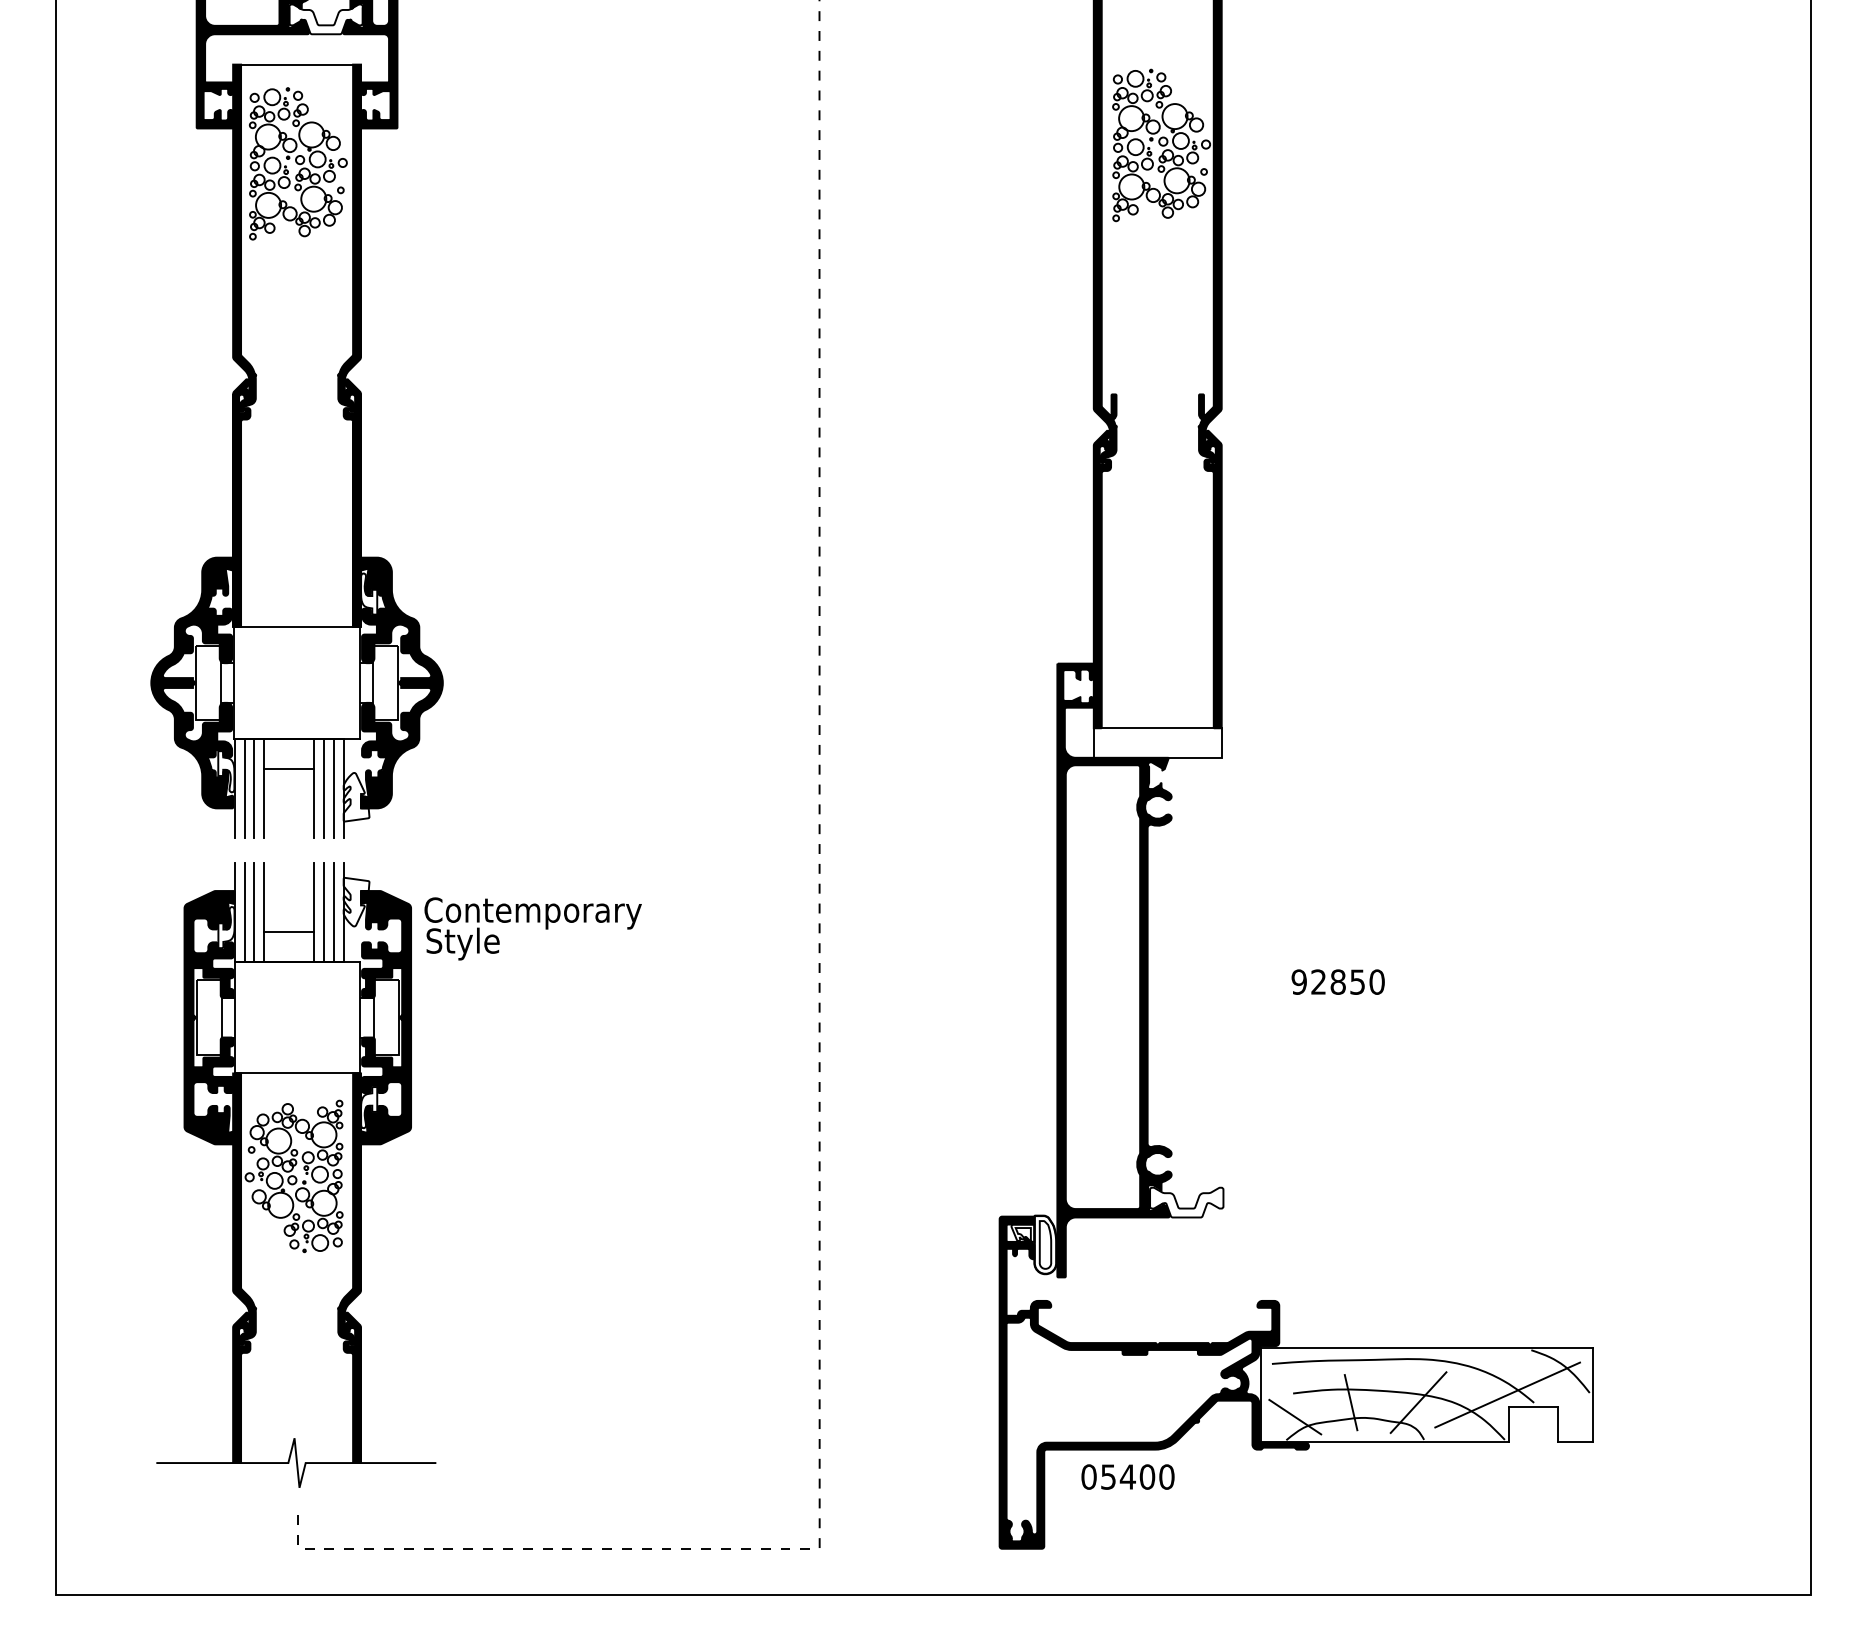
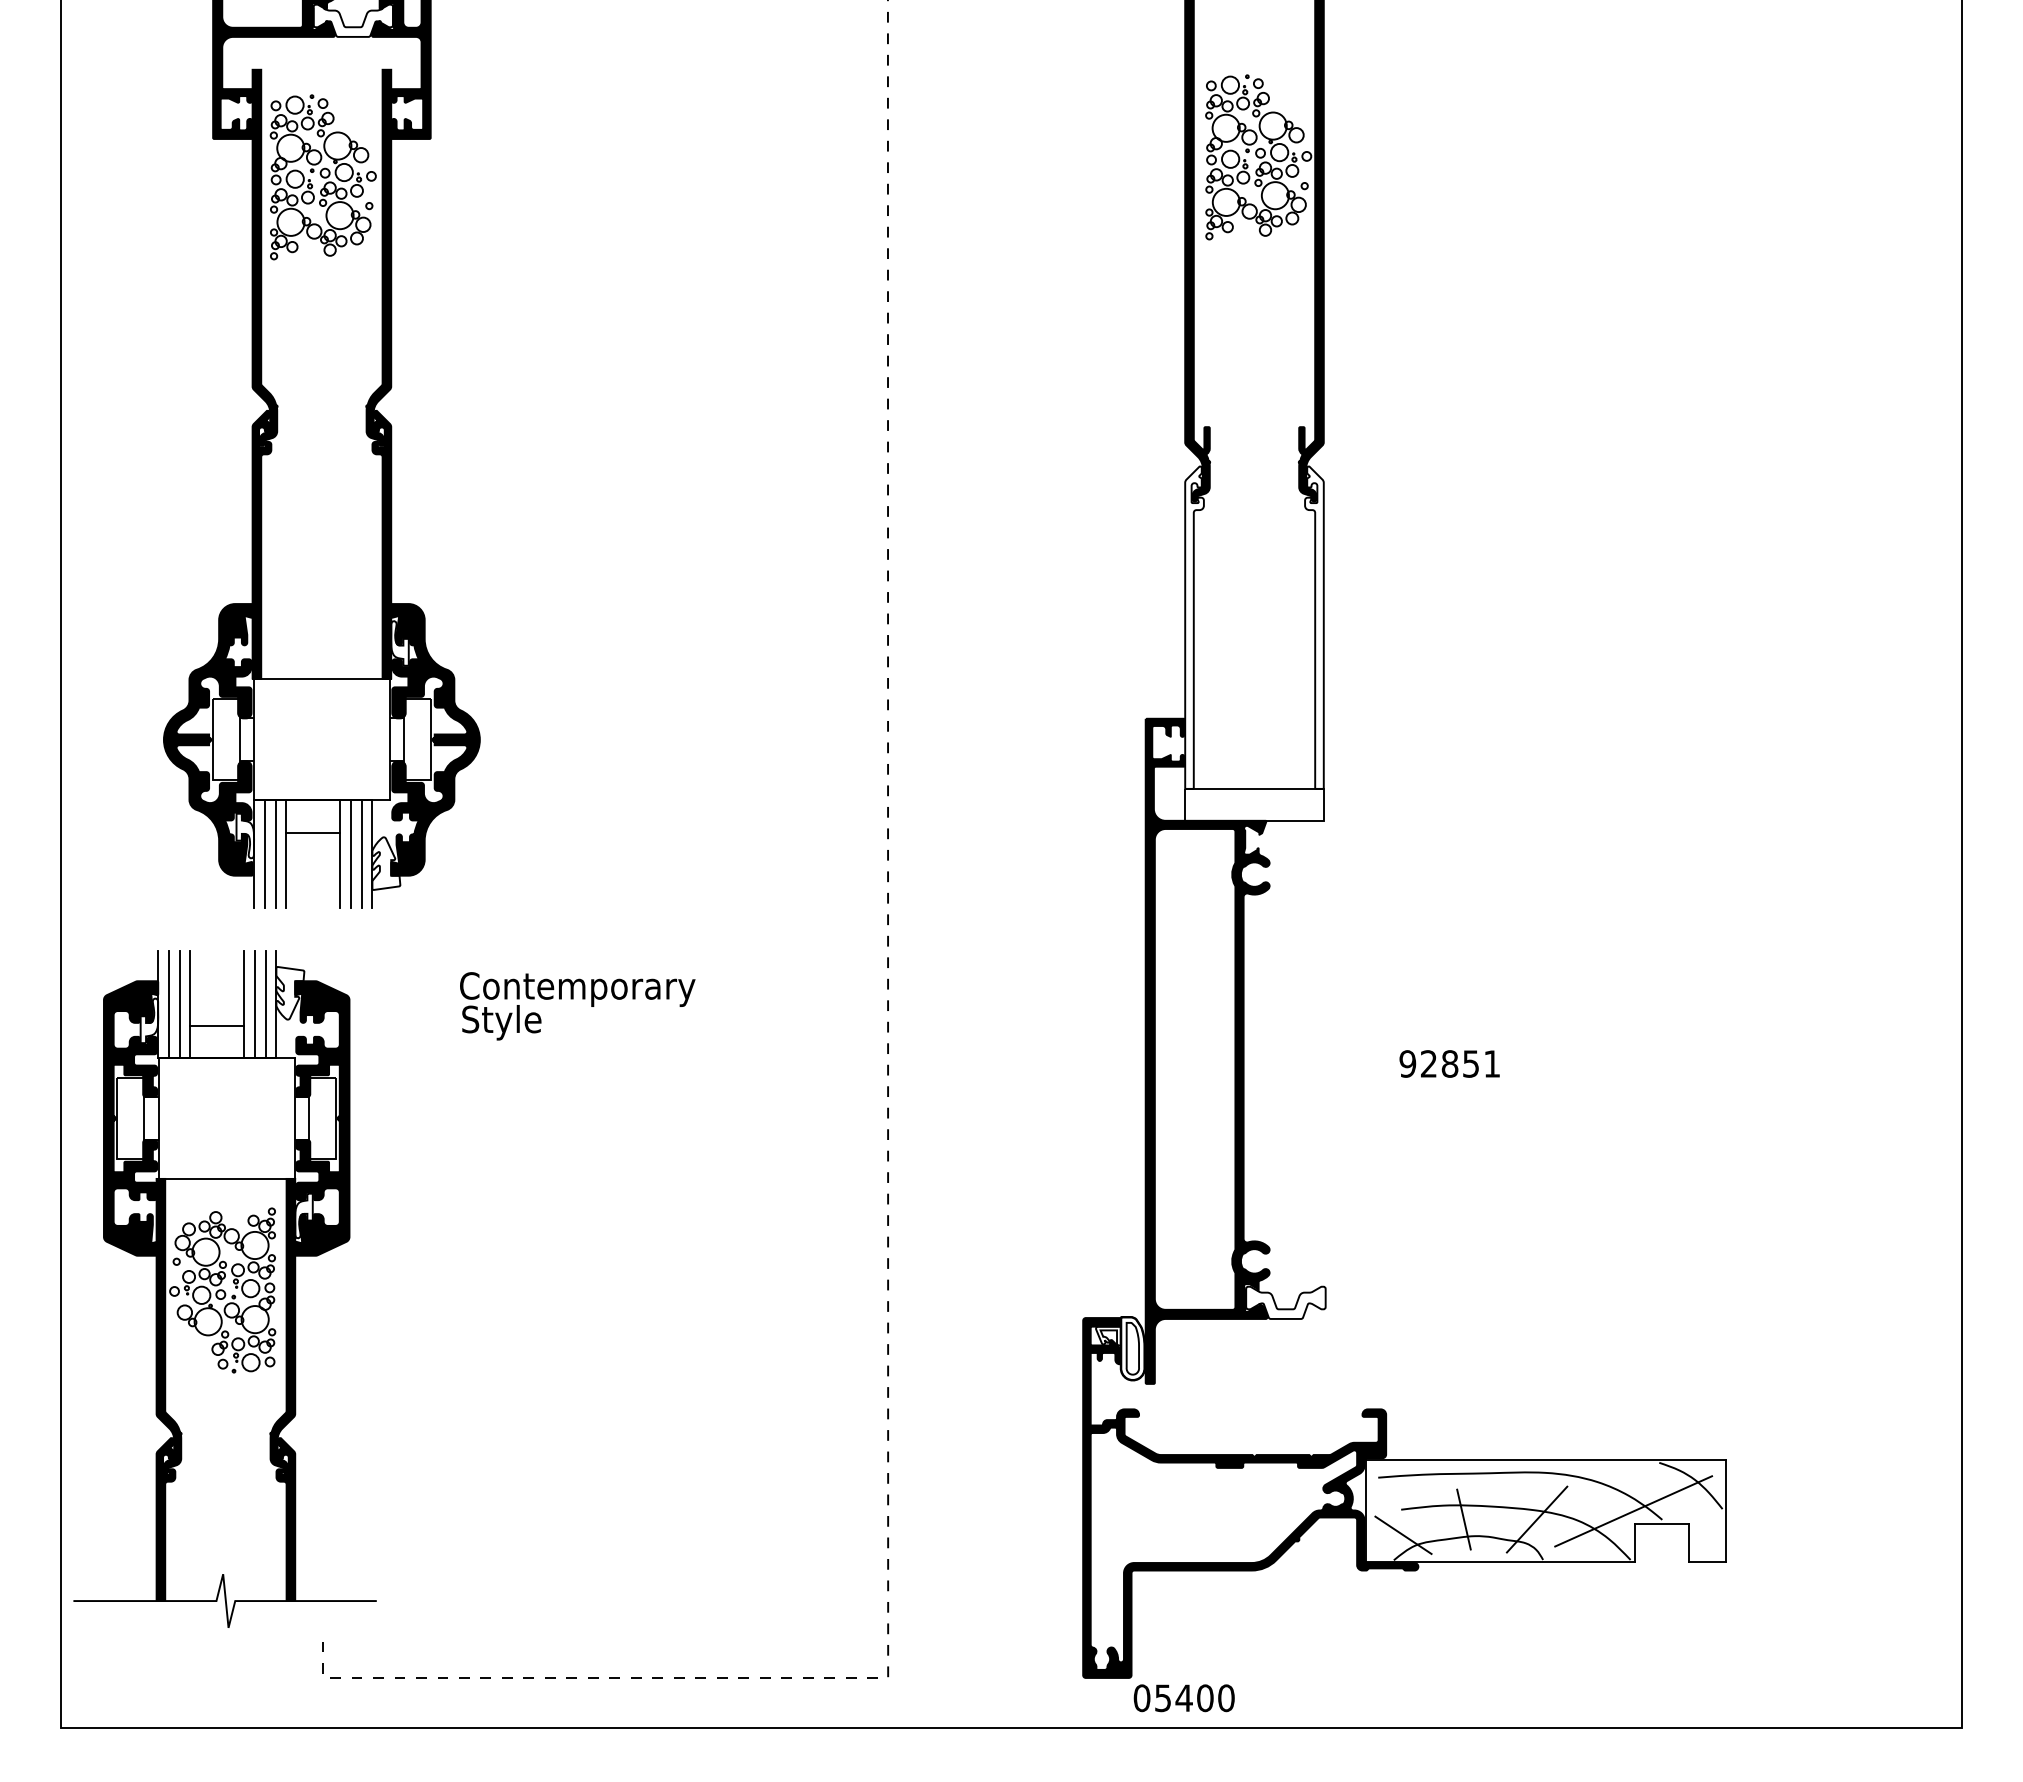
line: (296, 64) -> (321, 69), removed
fill: (1102, 579) -> (1194, 627), removed
fill: (1213, 579) -> (1314, 627), removed
text: (1377, 981) -> (1492, 1063), 92850 -> 92851
part: (295, 1174) -> (224, 1288), moved
text: (1127, 1477) -> (1183, 1698), moved

